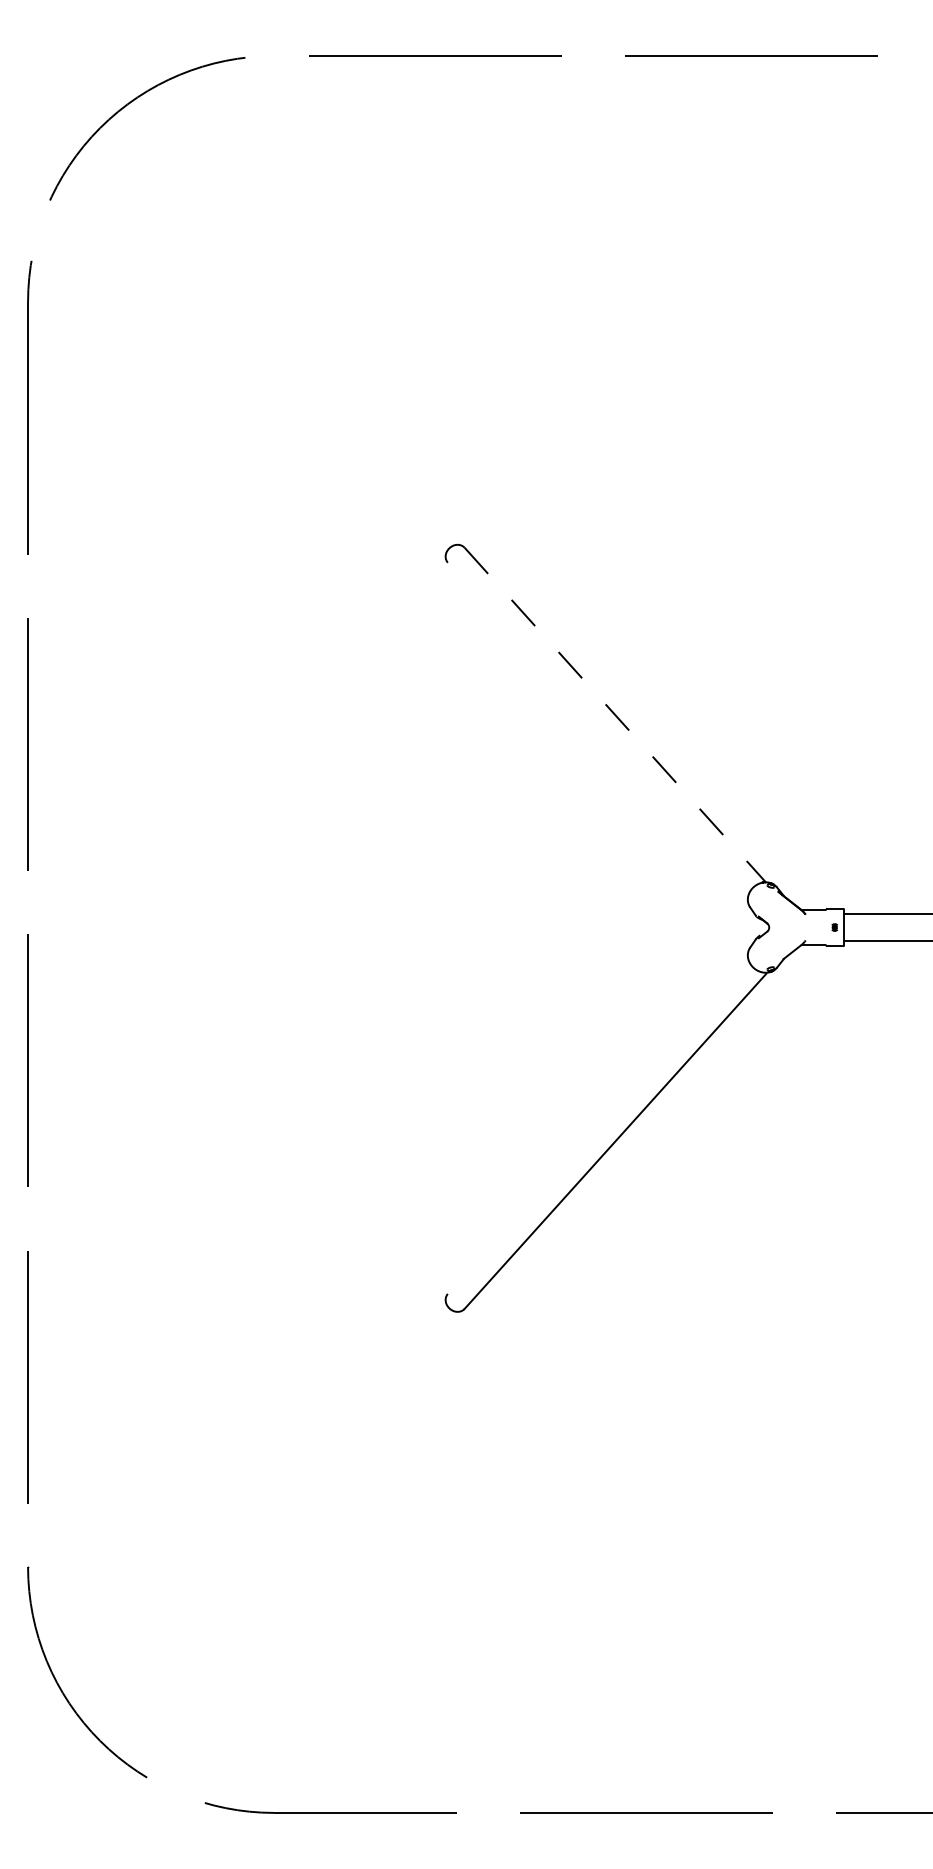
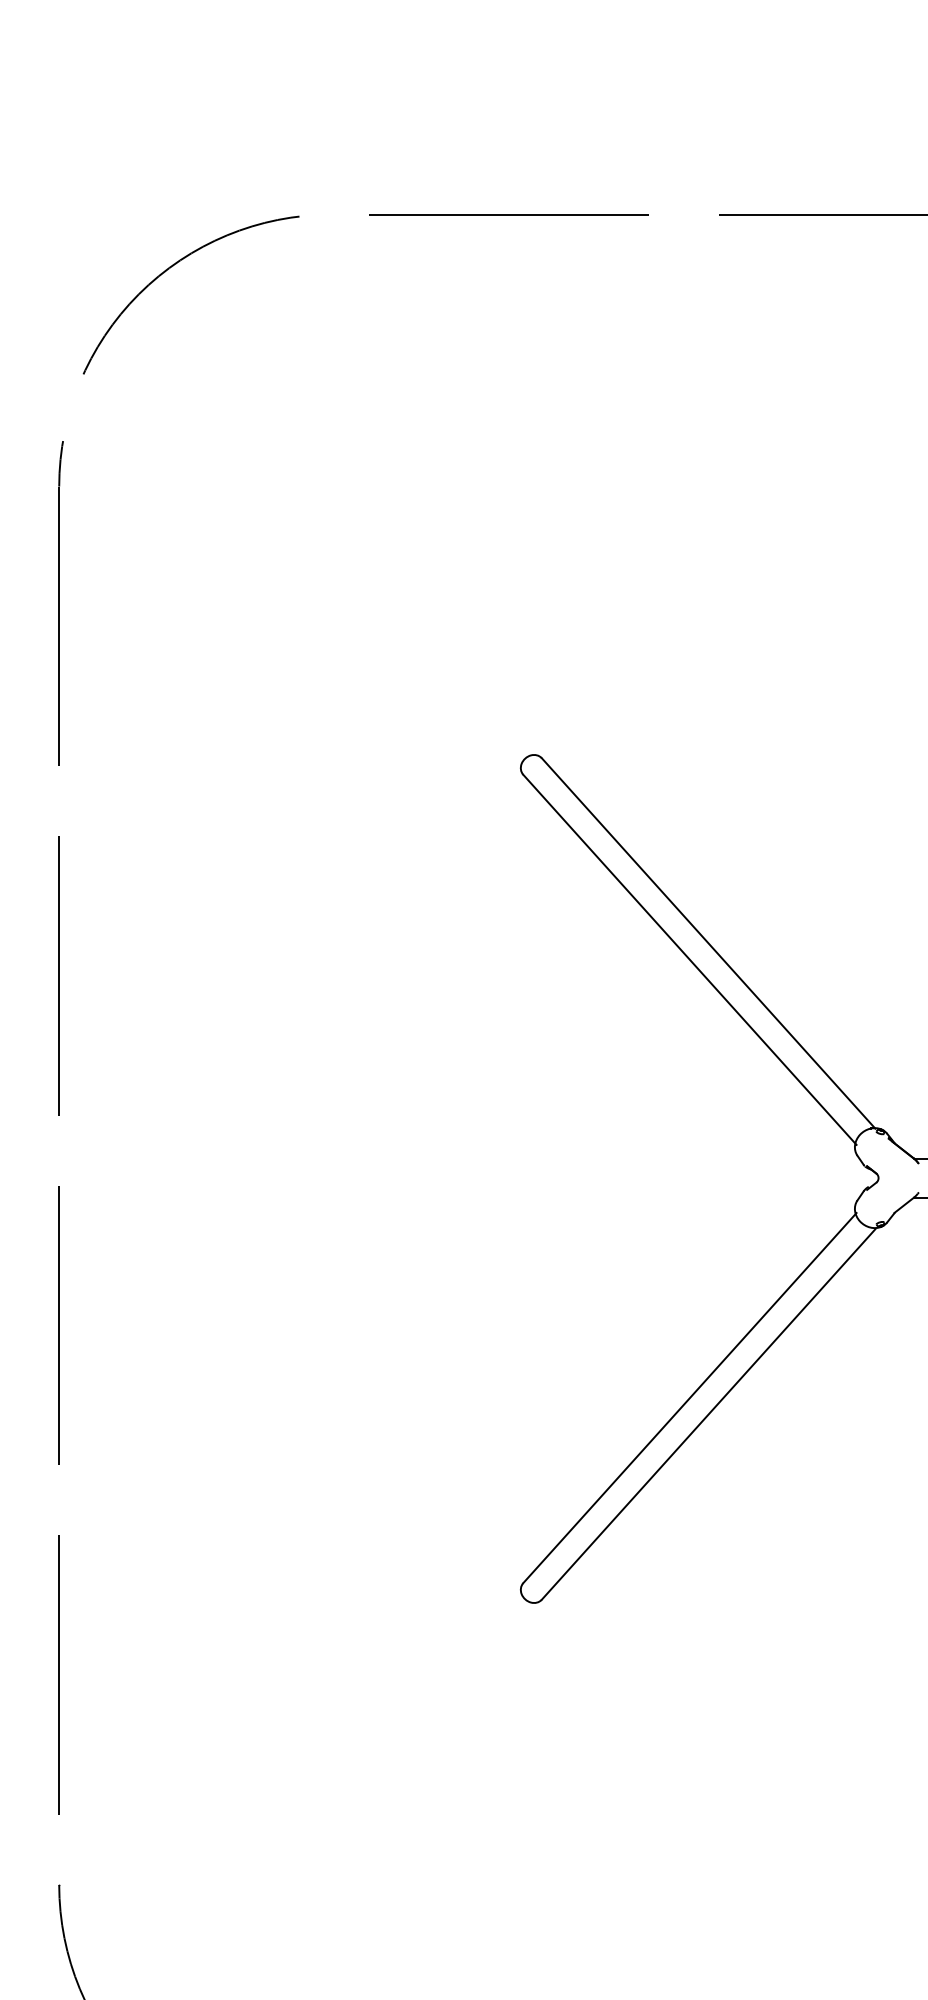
line: (615, 715) -> (708, 943), dashed -> solid
line: (598, 729) -> (689, 959), added
line: (598, 1126) -> (689, 1398), added

